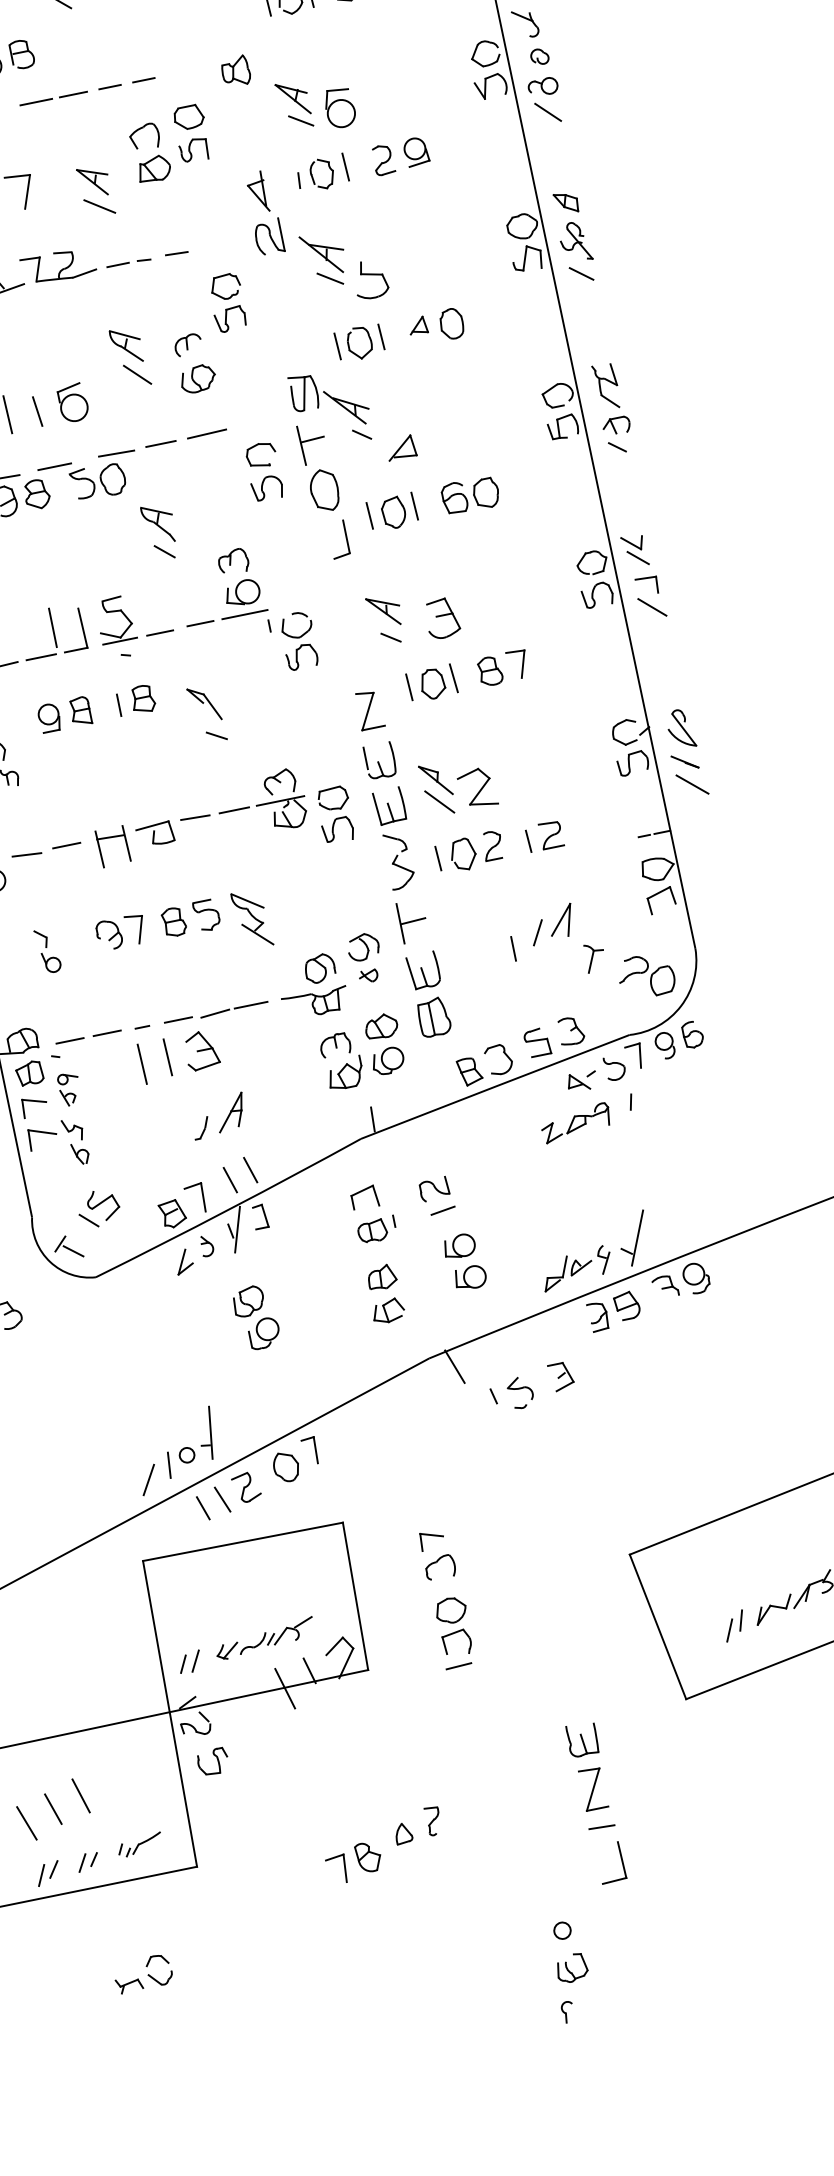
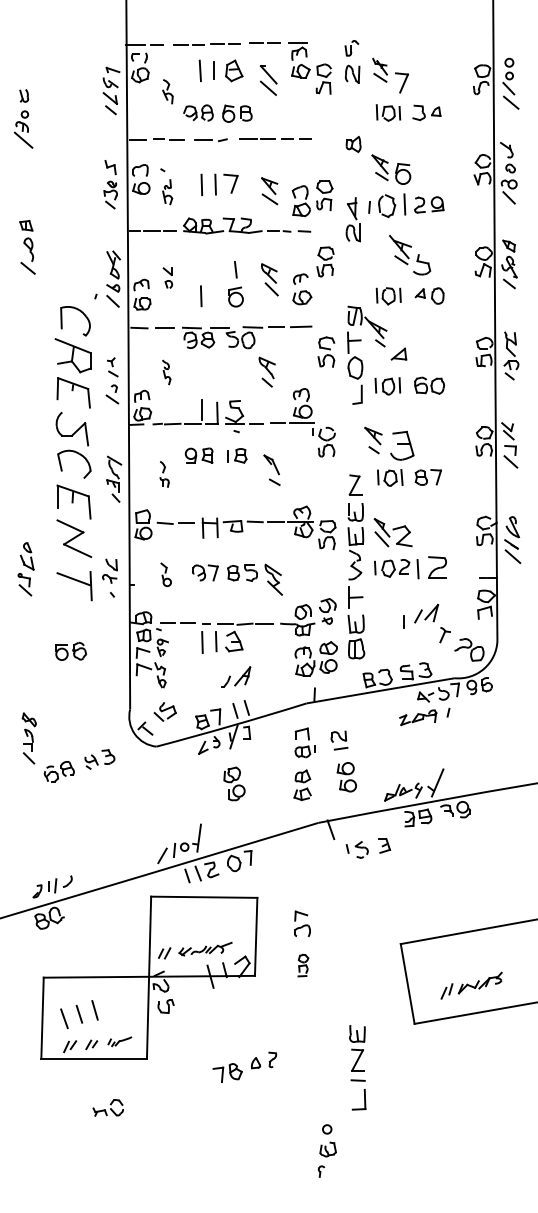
part: (170, 143) -> (312, 198), moved
part: (322, 173) -> (387, 205), size x1.4
part: (345, 266) -> (410, 255), moved
line: (36, 411) -> (235, 269), moved
part: (442, 618) -> (402, 445), size x1.4
part: (543, 835) -> (431, 567), size x1.6
part: (455, 1632) -> (303, 965), size x0.6

